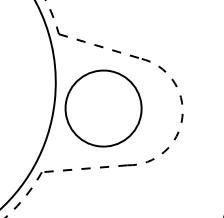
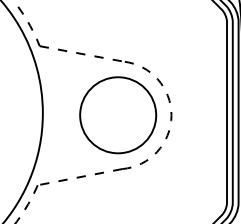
part: (103, 108) -> (118, 115), moved

